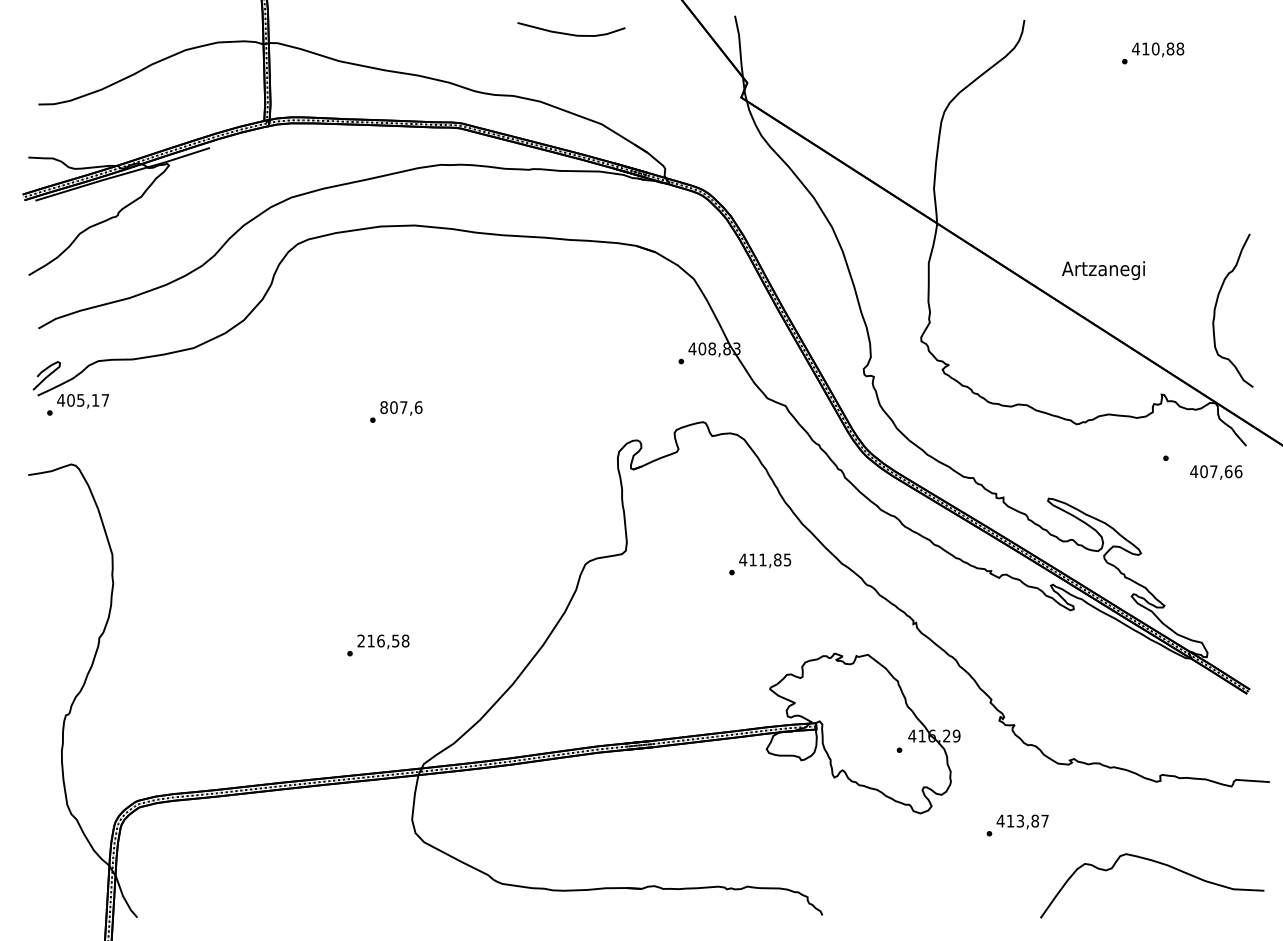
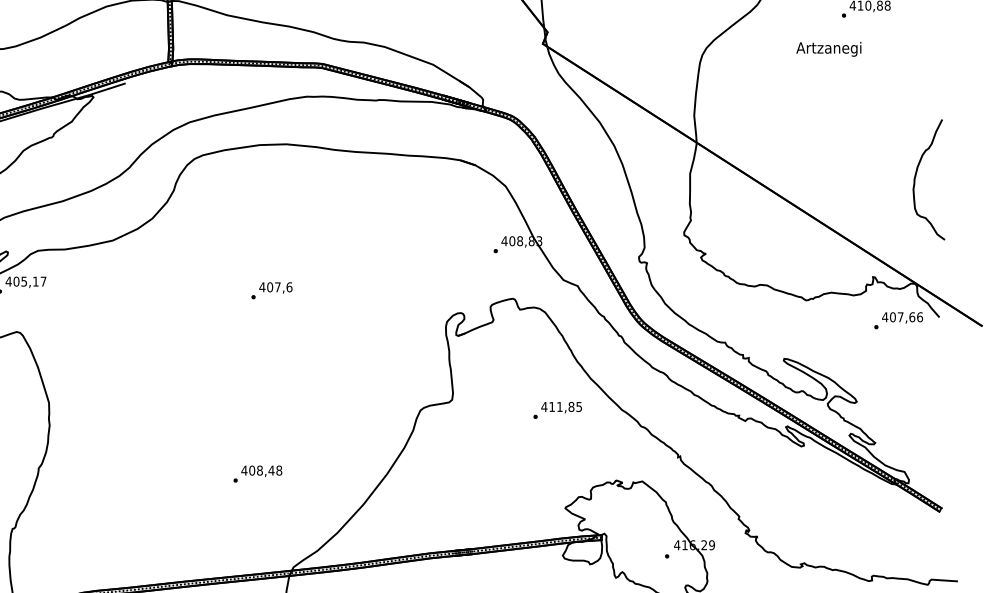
text: (1103, 270) -> (828, 49), moved
curve: (1216, 307) -> (916, 177), moved
text: (384, 407) -> (262, 287), 807,6 -> 407,6
text: (1216, 472) -> (902, 317), moved
text: (378, 640) -> (257, 470), 216,58 -> 408,48

